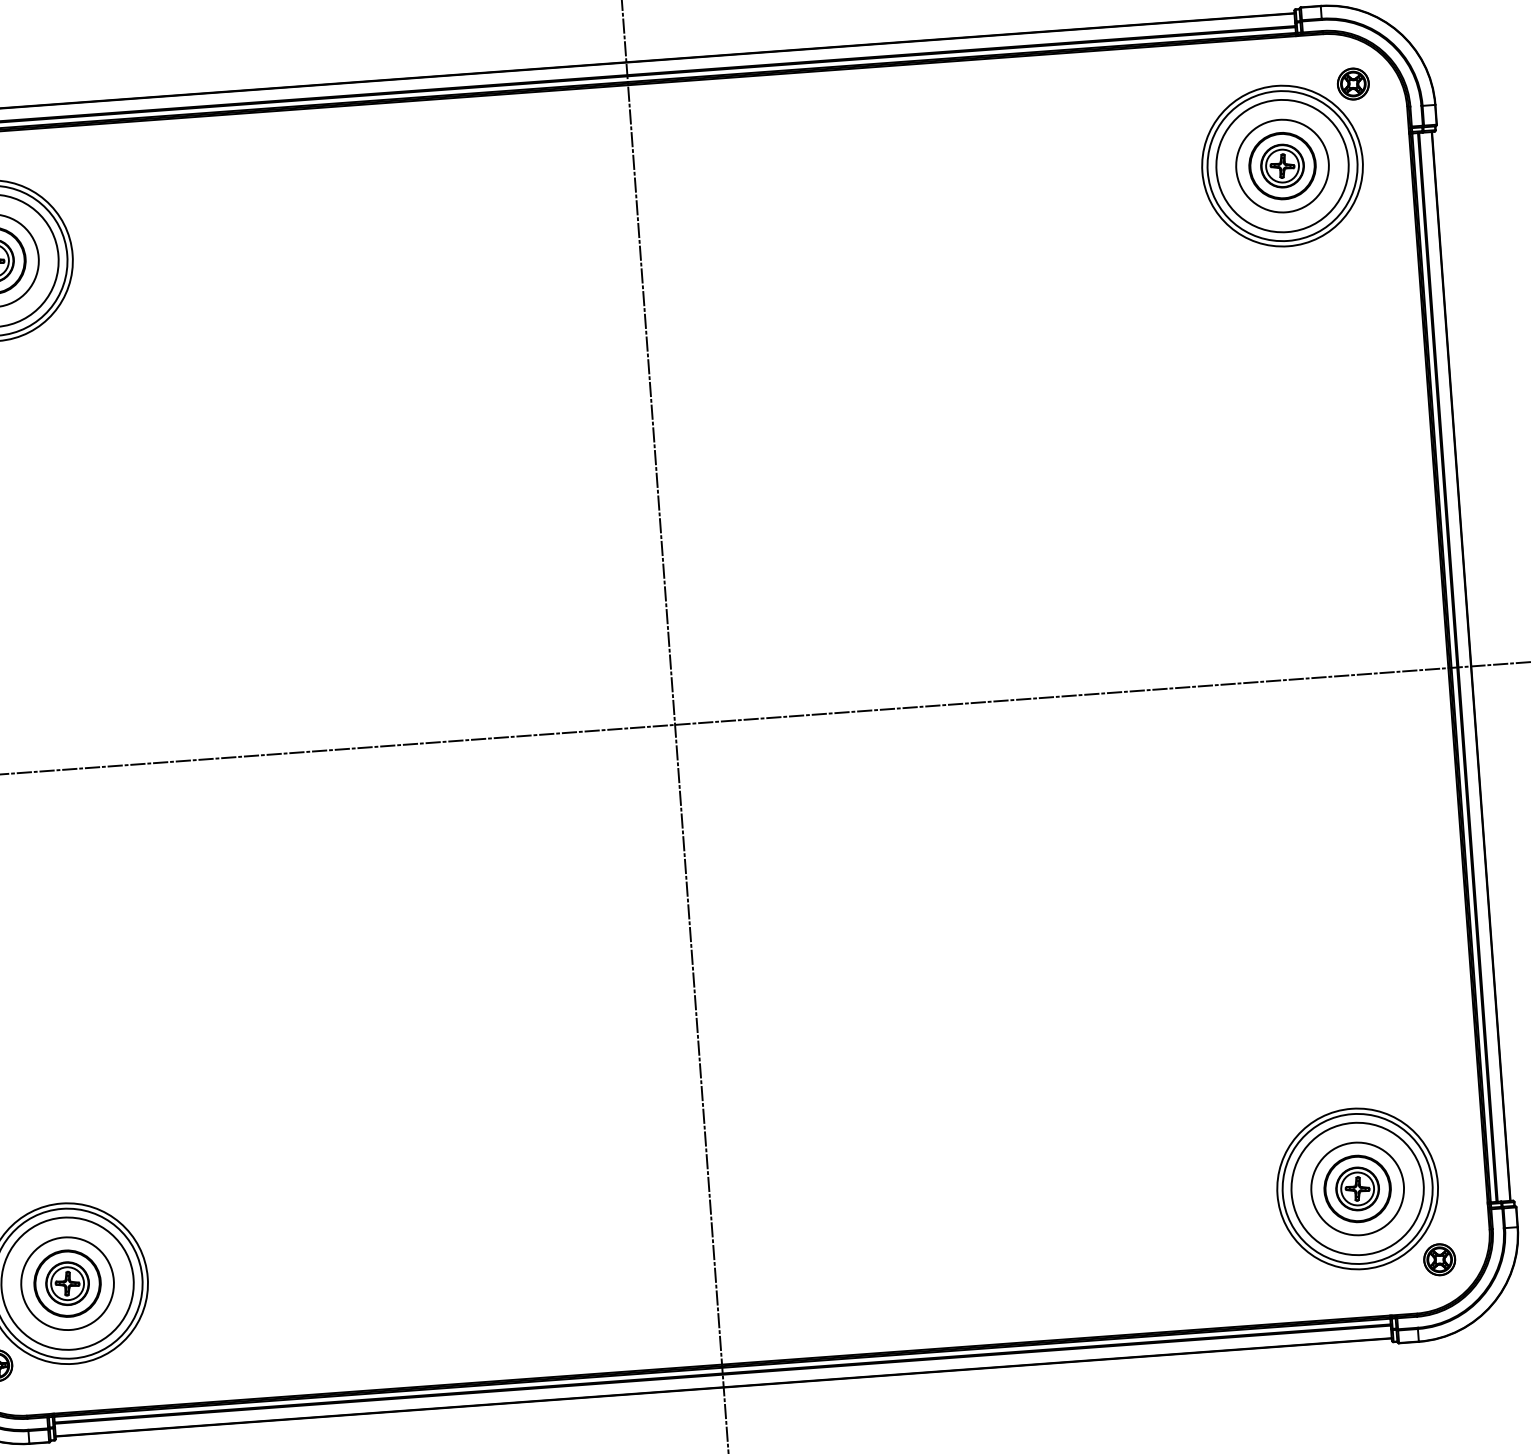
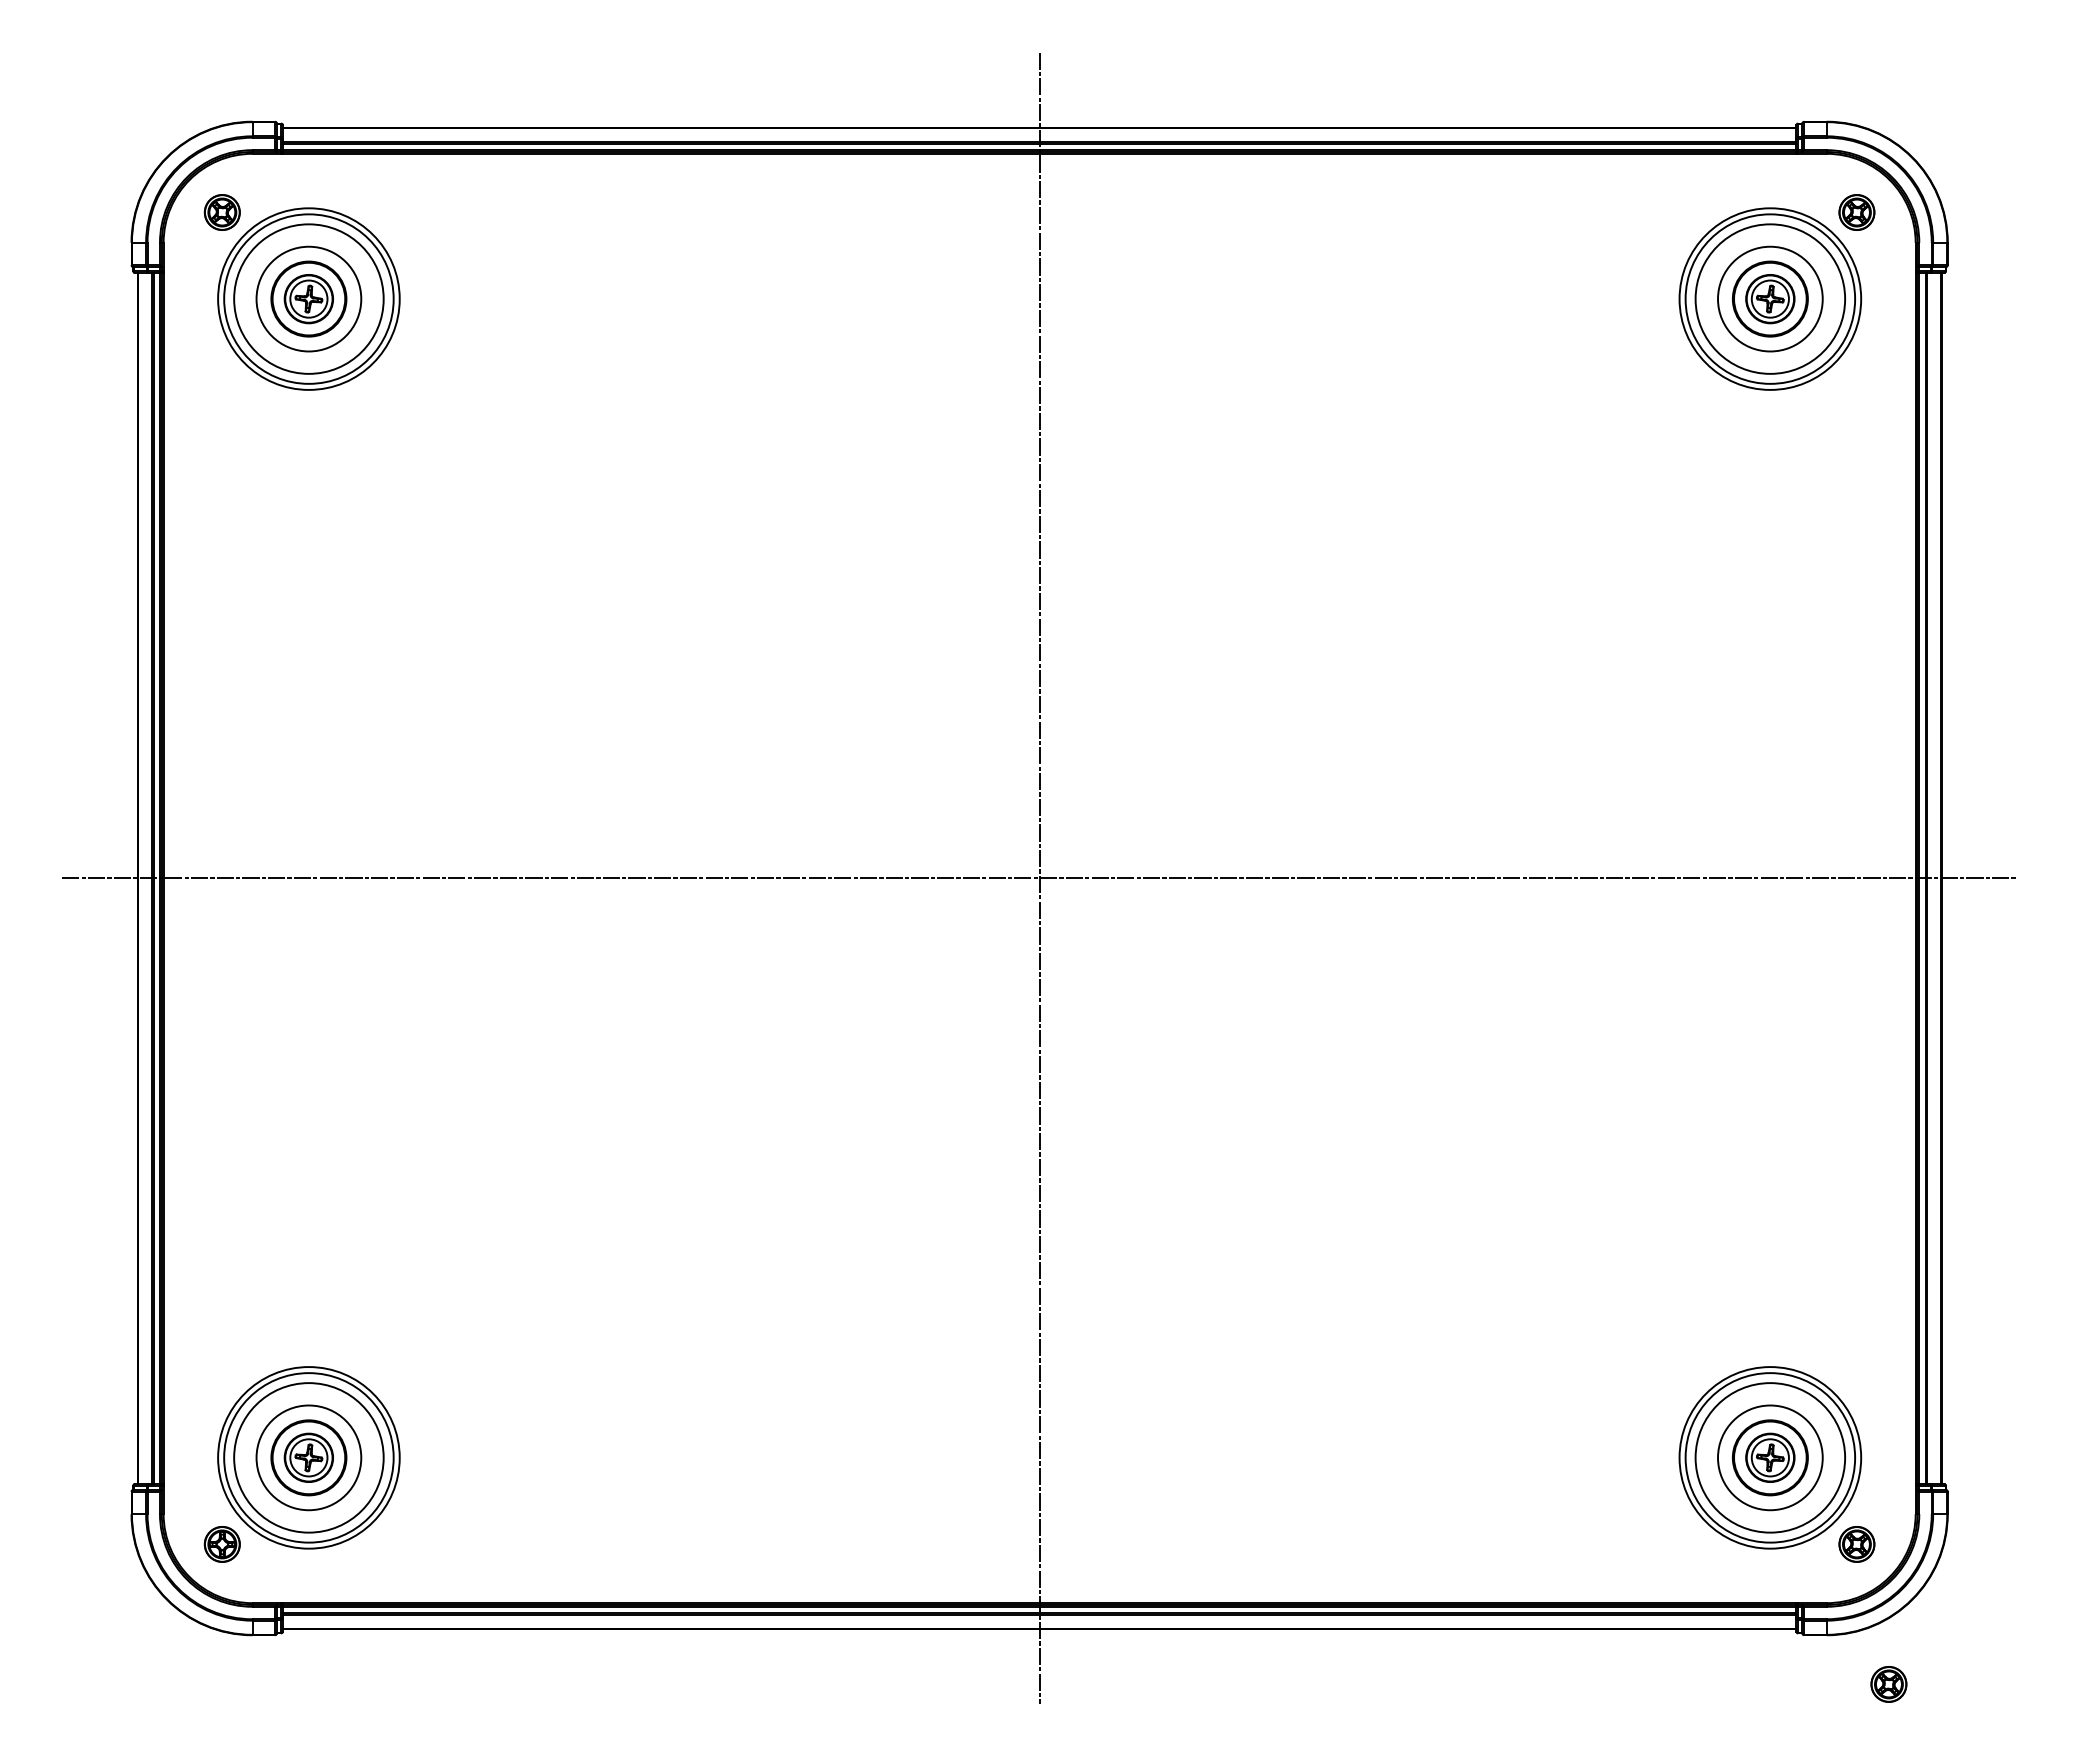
part: (1476, 1381) -> (1888, 1684), added

